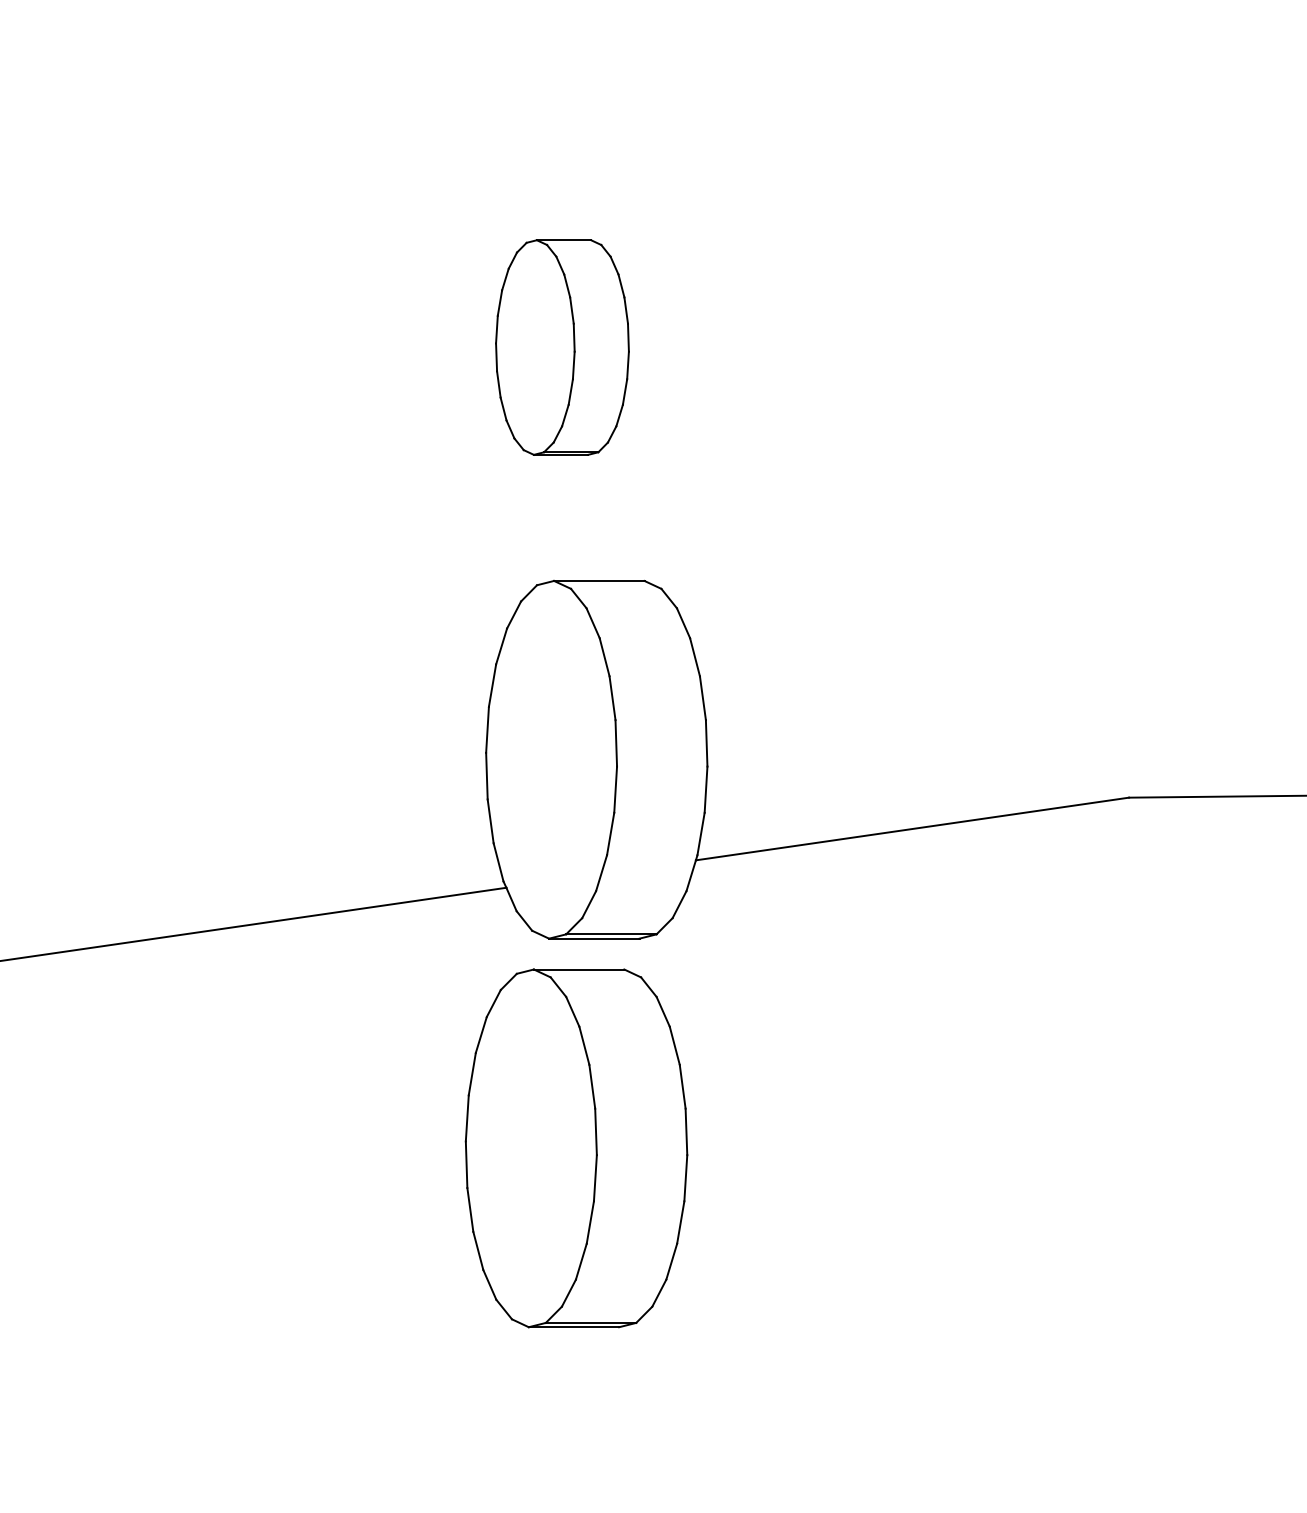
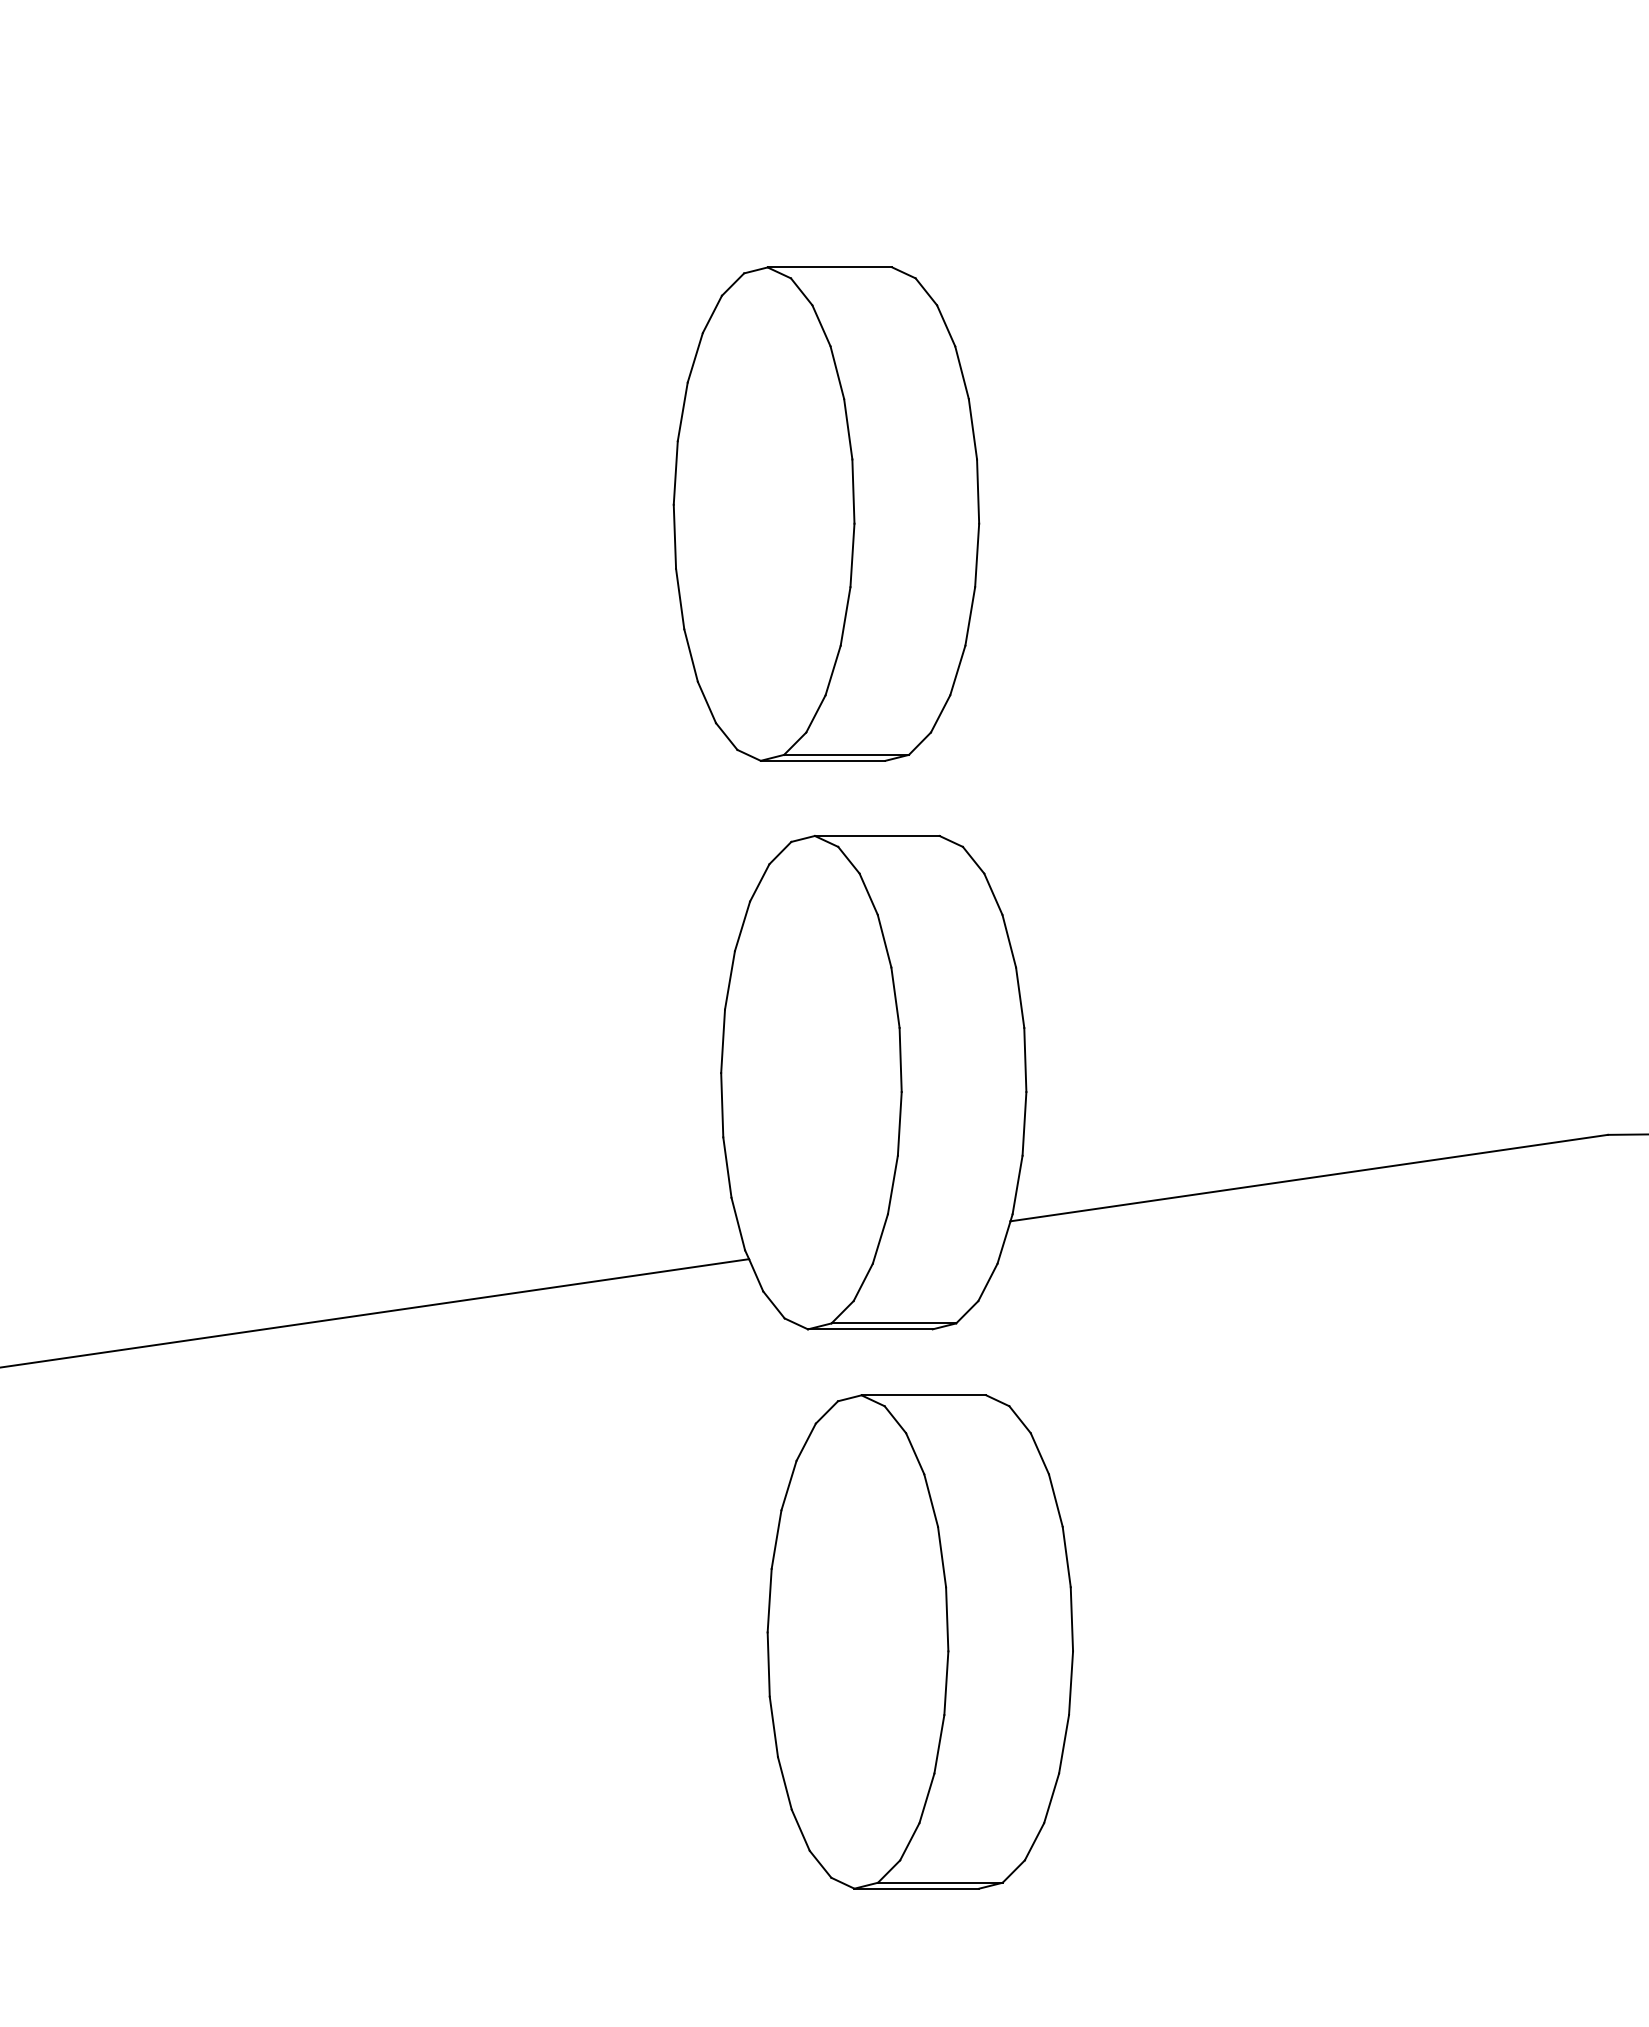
part: (562, 347) -> (826, 514), size x1.67
part: (576, 1148) -> (920, 1642), moved

